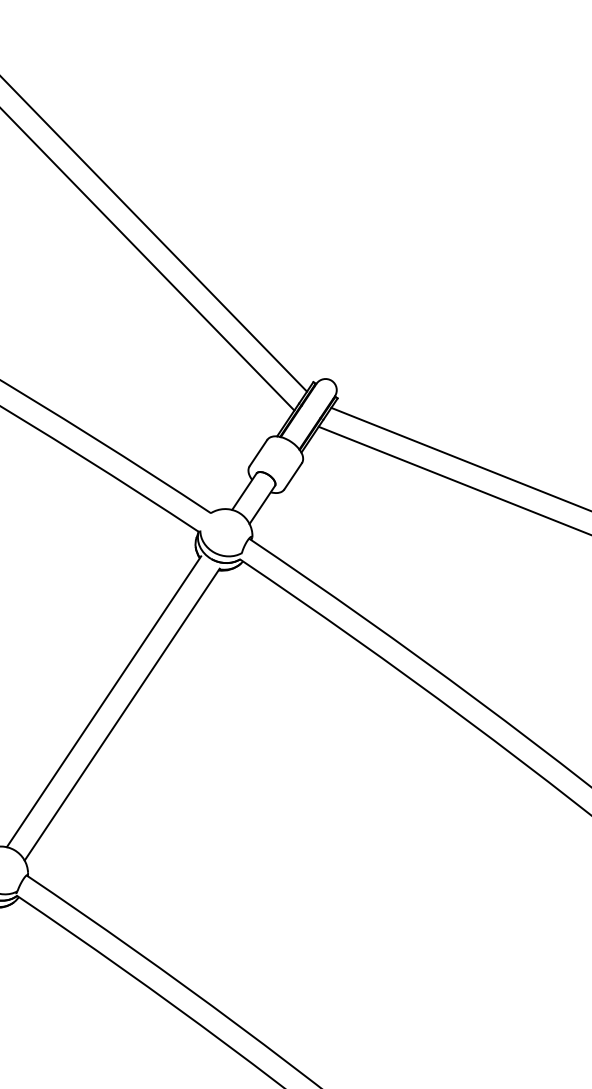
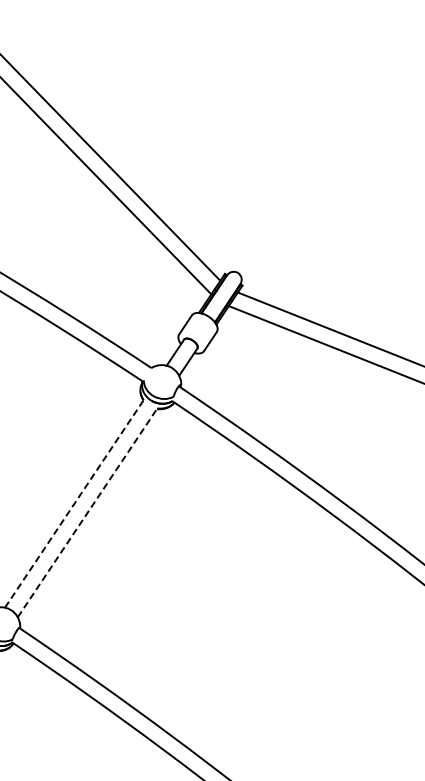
line: (105, 700) -> (75, 502), solid -> dashed
line: (121, 714) -> (87, 512), solid -> dashed

